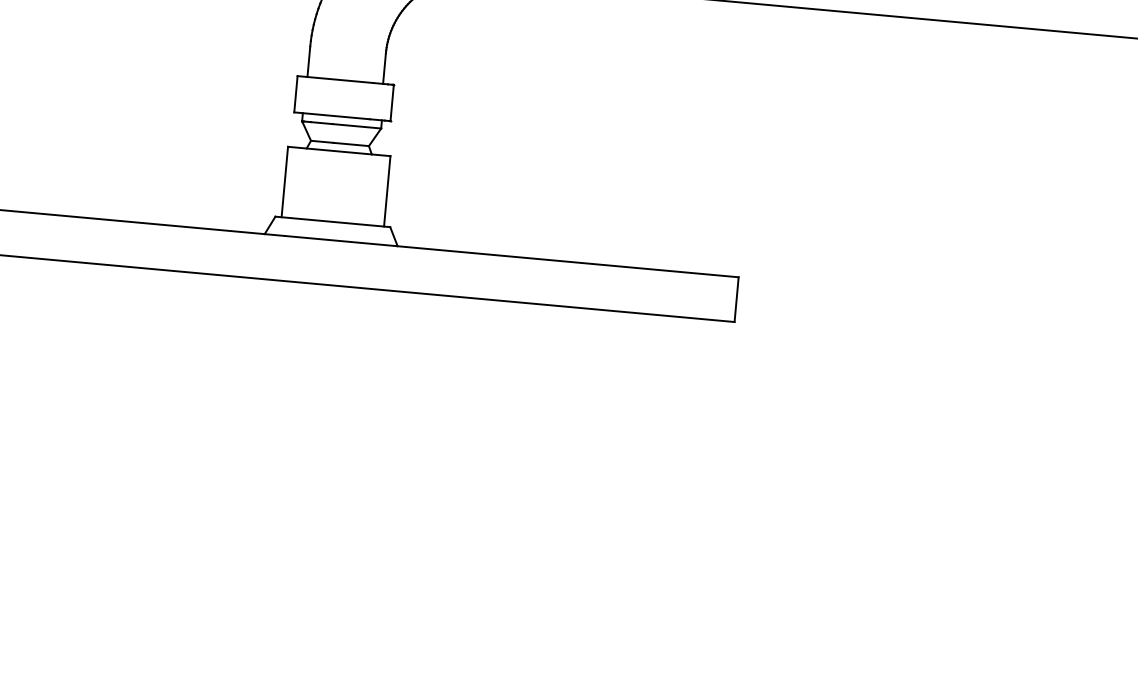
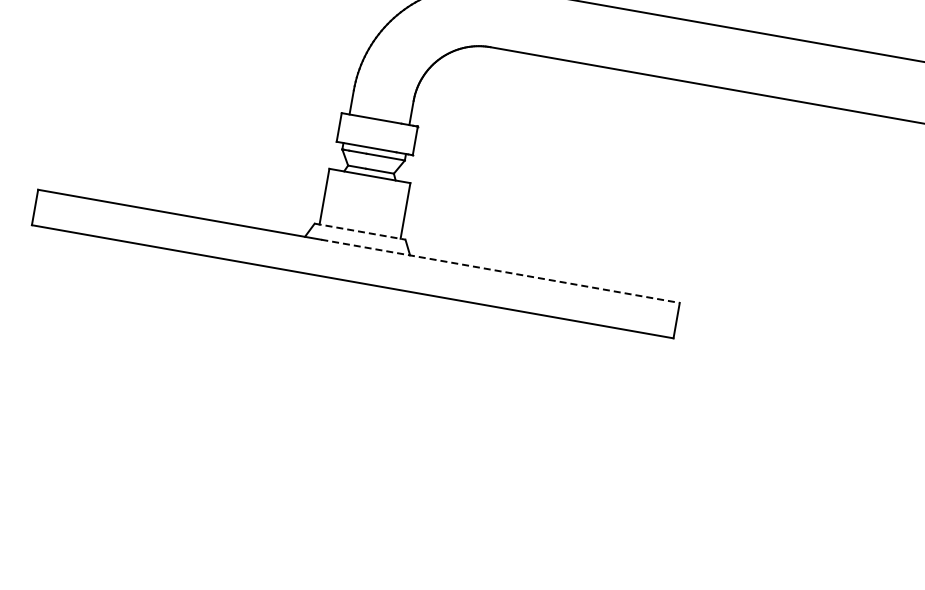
line: (333, 221) -> (360, 231), solid -> dashed
line: (513, 256) -> (501, 271), solid -> dashed

